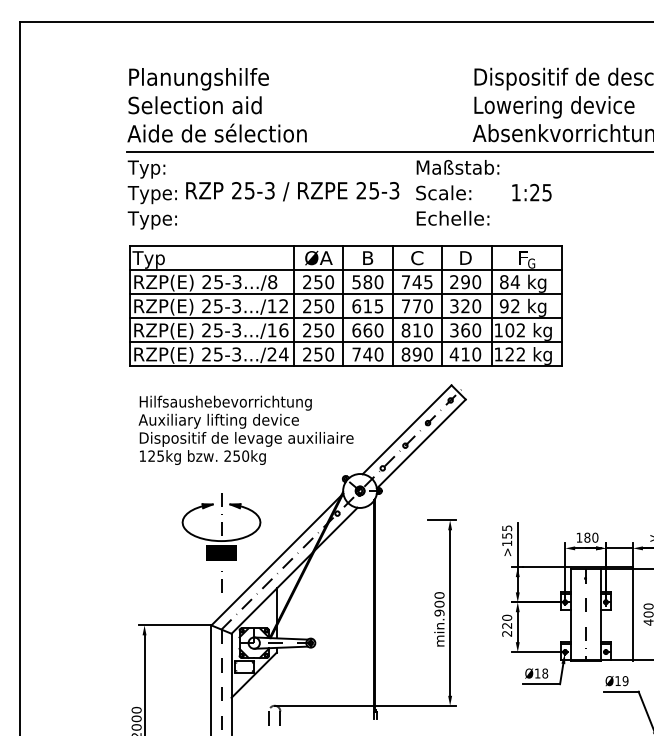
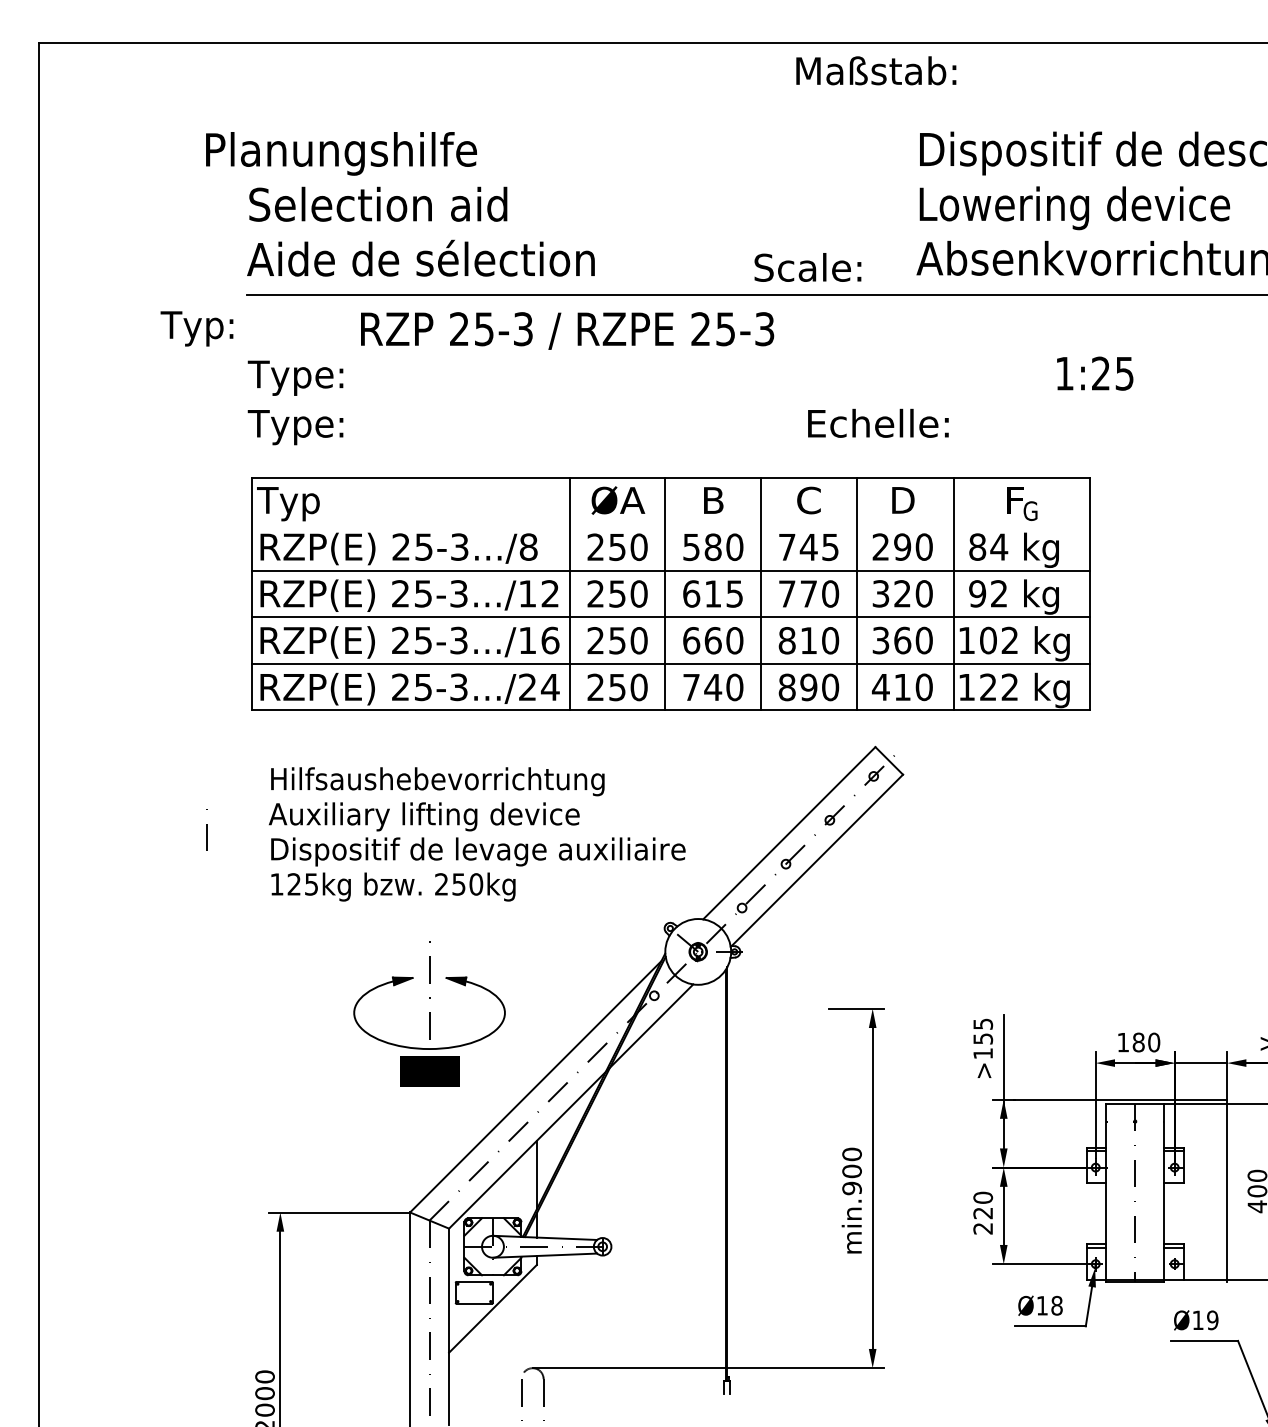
text: (198, 79) -> (340, 154), moved
text: (457, 167) -> (875, 70), moved
text: (146, 169) -> (196, 328), moved
text: (292, 191) -> (567, 330), moved
text: (443, 192) -> (807, 266), moved
text: (531, 192) -> (1094, 373), moved
line: (346, 270) -> (671, 524), removed
line: (221, 581) -> (206, 828), moved

